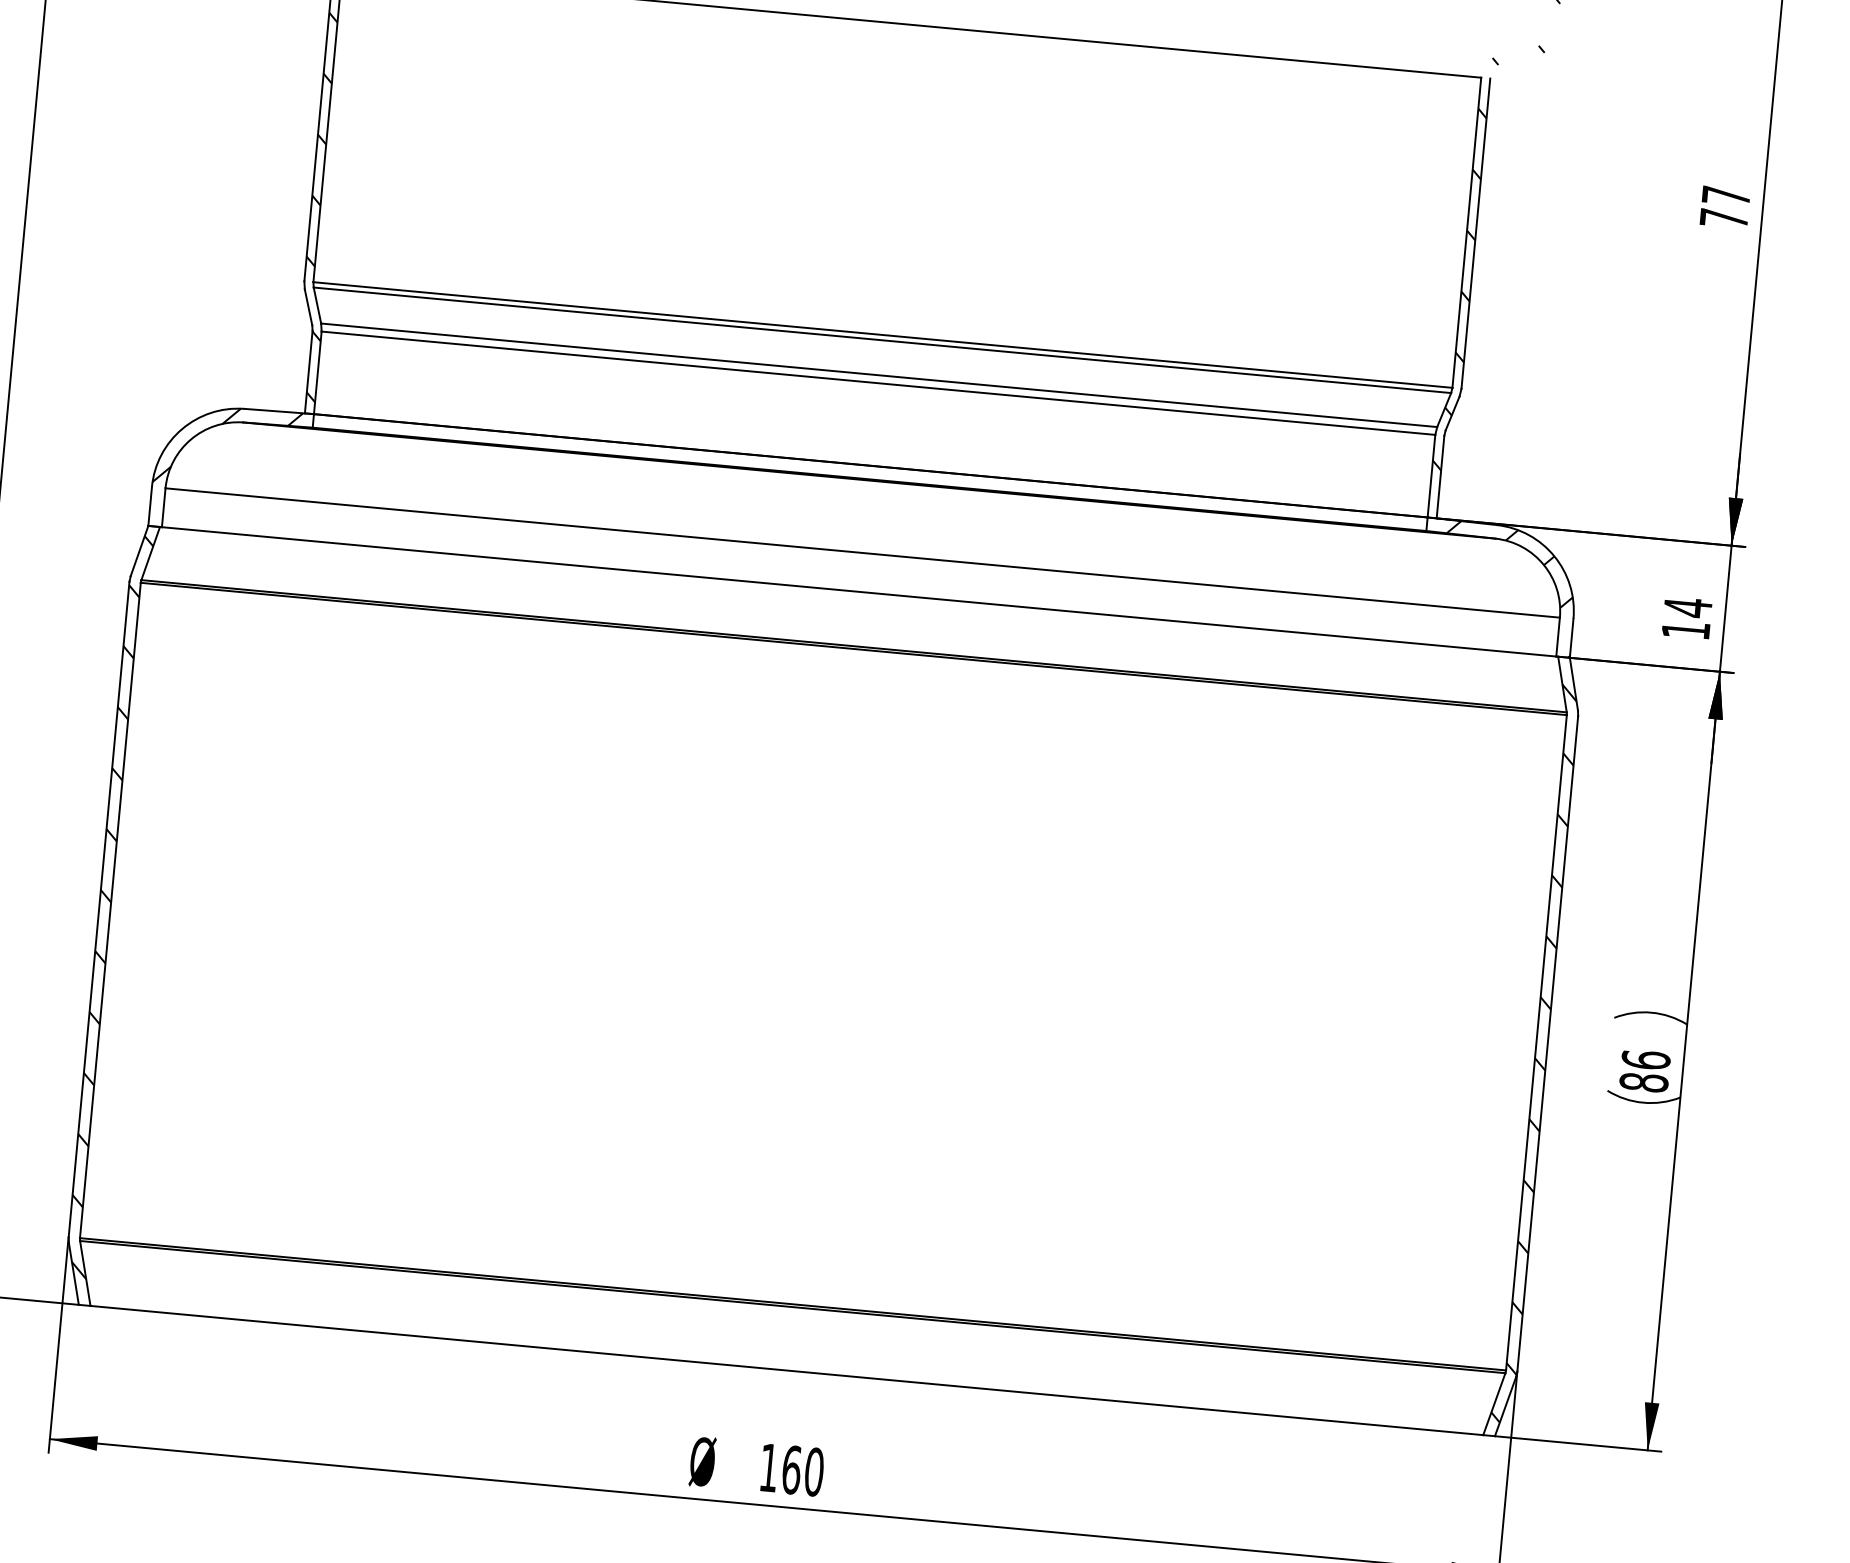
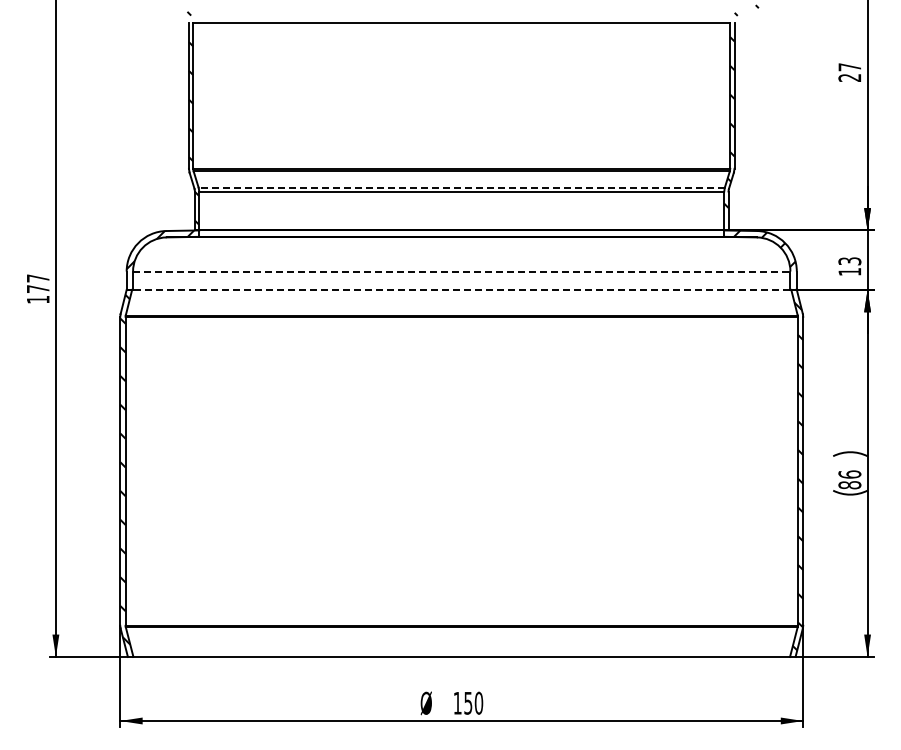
text: (1723, 217) -> (849, 77), 77 -> 27
line: (878, 374) -> (461, 187), solid -> dashed
line: (862, 552) -> (461, 271), solid -> dashed
line: (858, 590) -> (461, 289), solid -> dashed
text: (1687, 607) -> (849, 261), 14 -> 13
text: (792, 1468) -> (468, 702), 160 -> 150

